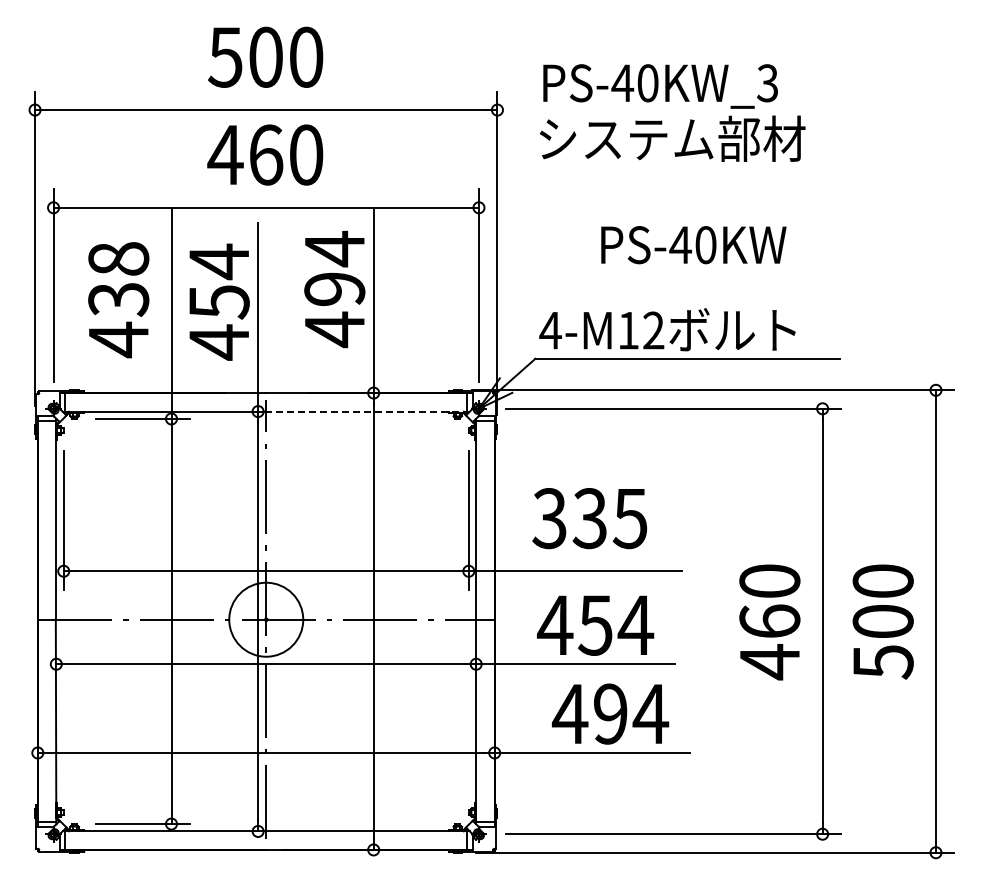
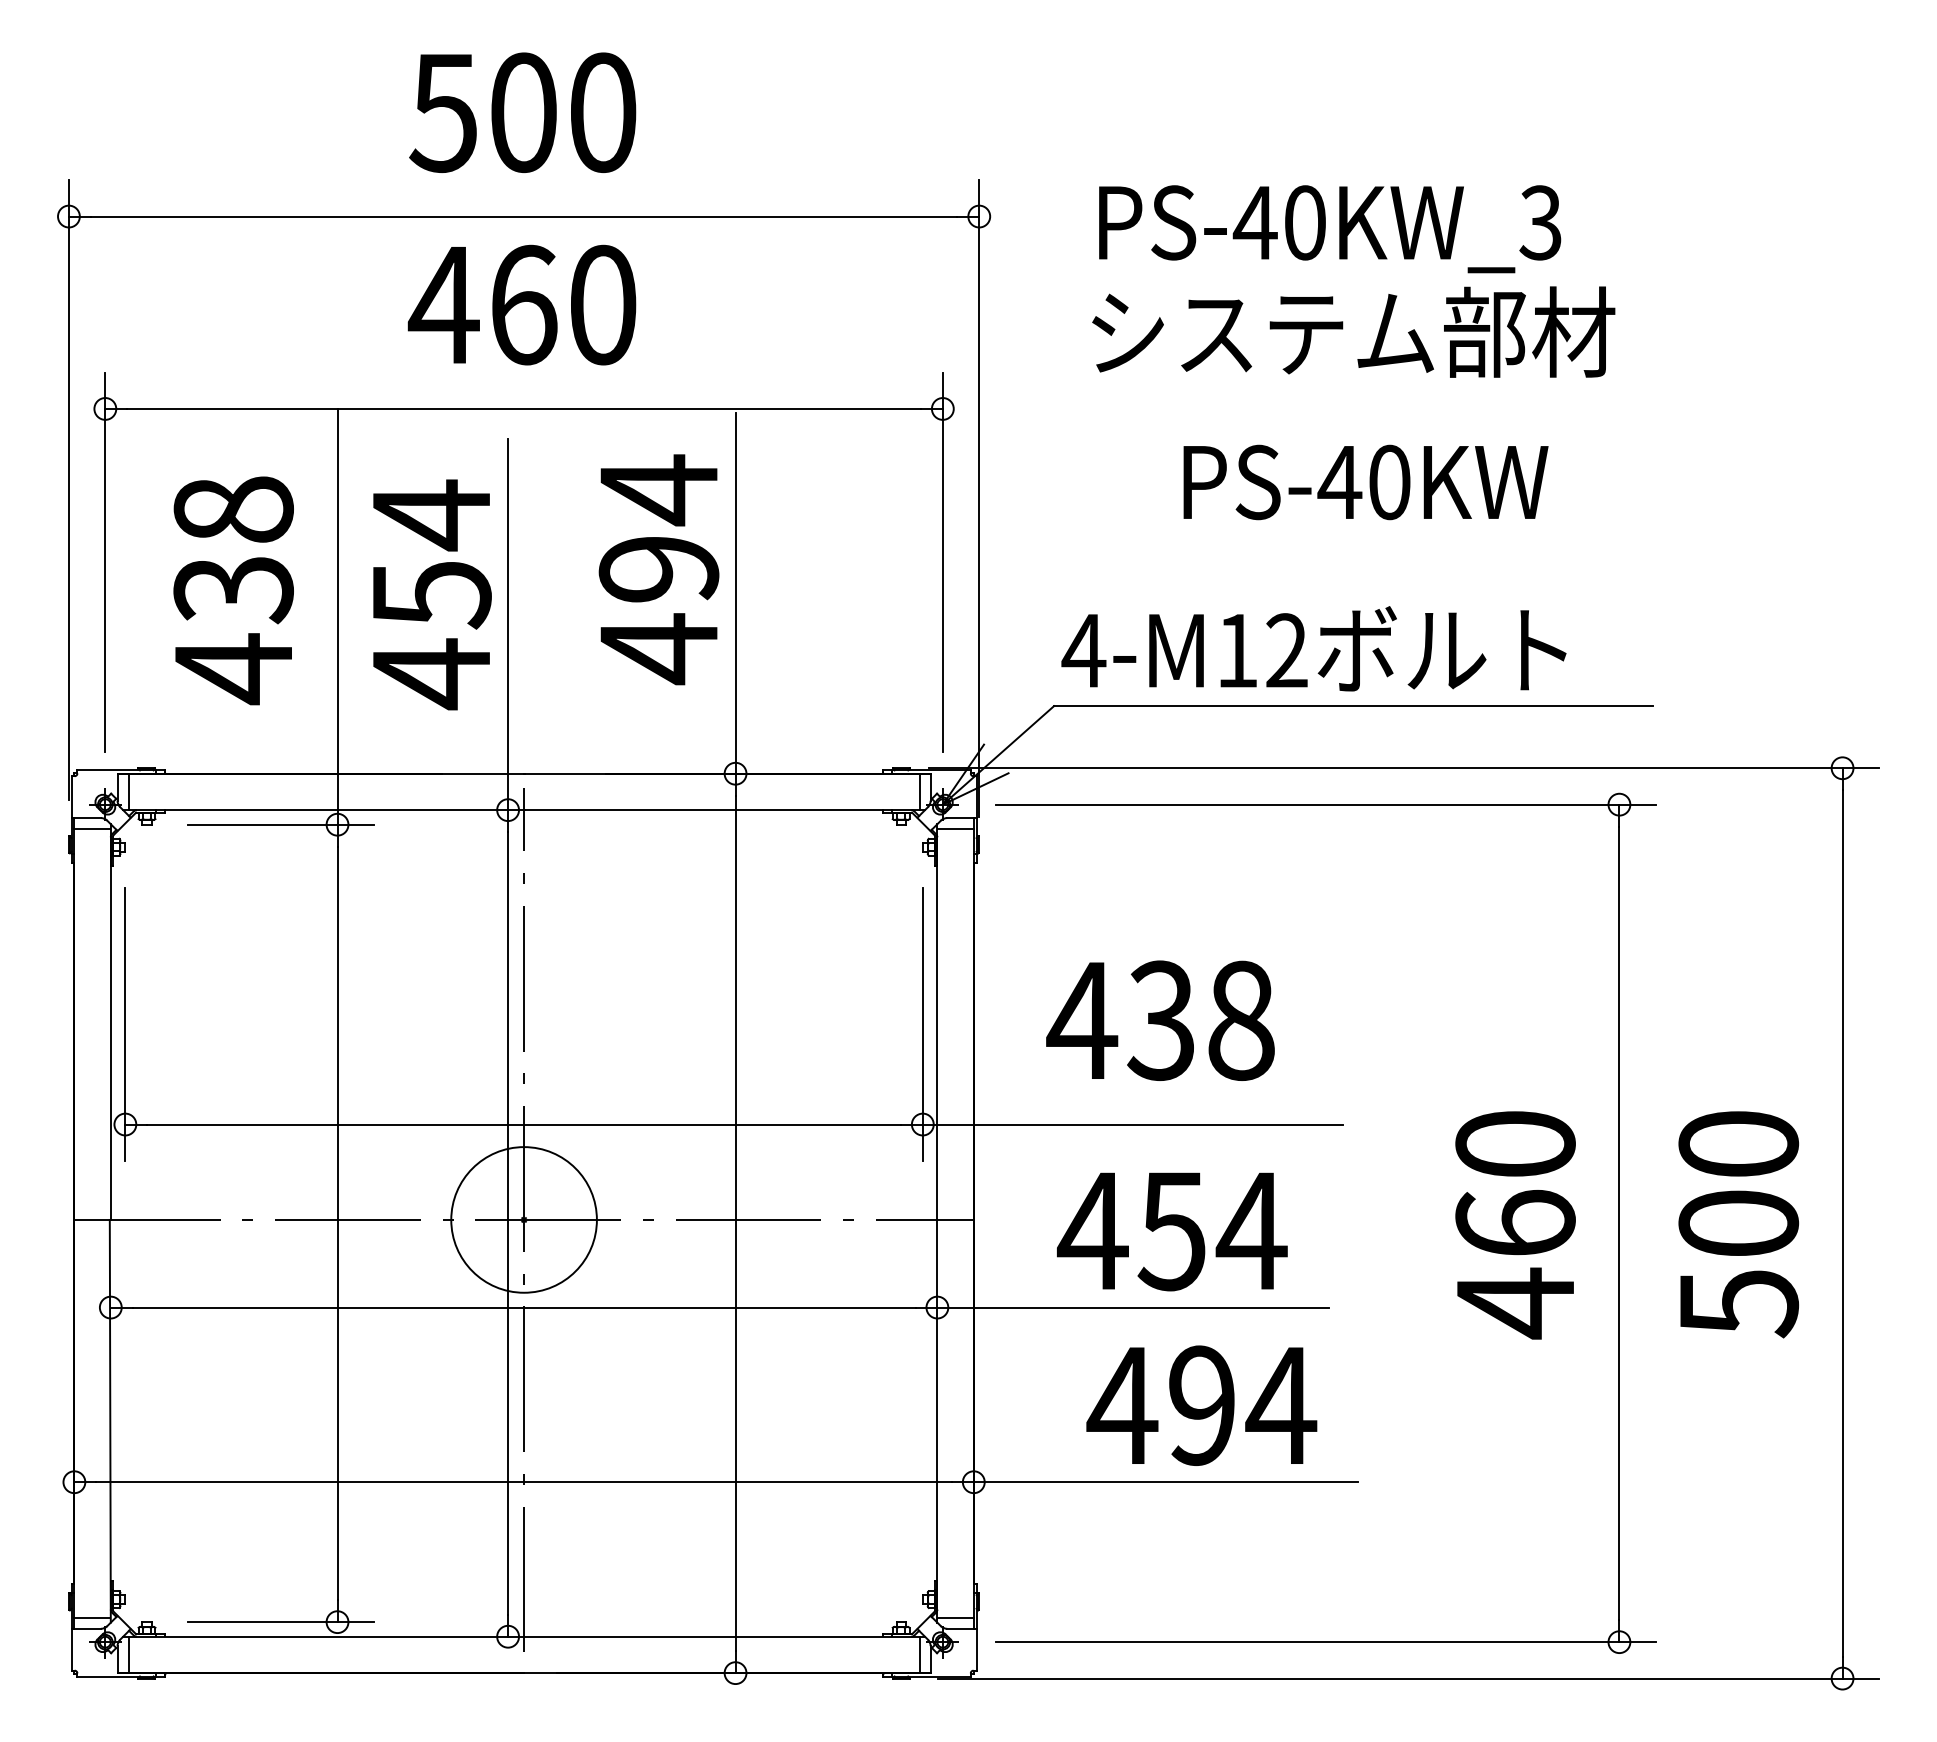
text: (672, 112) -> (1353, 280), moved
line: (368, 411) -> (725, 809), dashed -> solid
text: (589, 518) -> (1160, 1020), 335 -> 438

